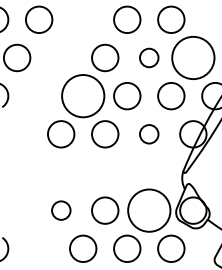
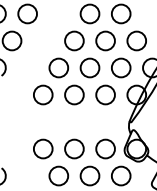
circle: (149, 57) -> (105, 40), size x1.43
circle: (192, 57) -> (136, 40), size x0.62
circle: (82, 95) -> (58, 67), size x0.62
circle: (149, 133) -> (105, 94), size x1.43
circle: (61, 209) -> (43, 148), size x1.43
circle: (149, 209) -> (105, 148), size x0.62

